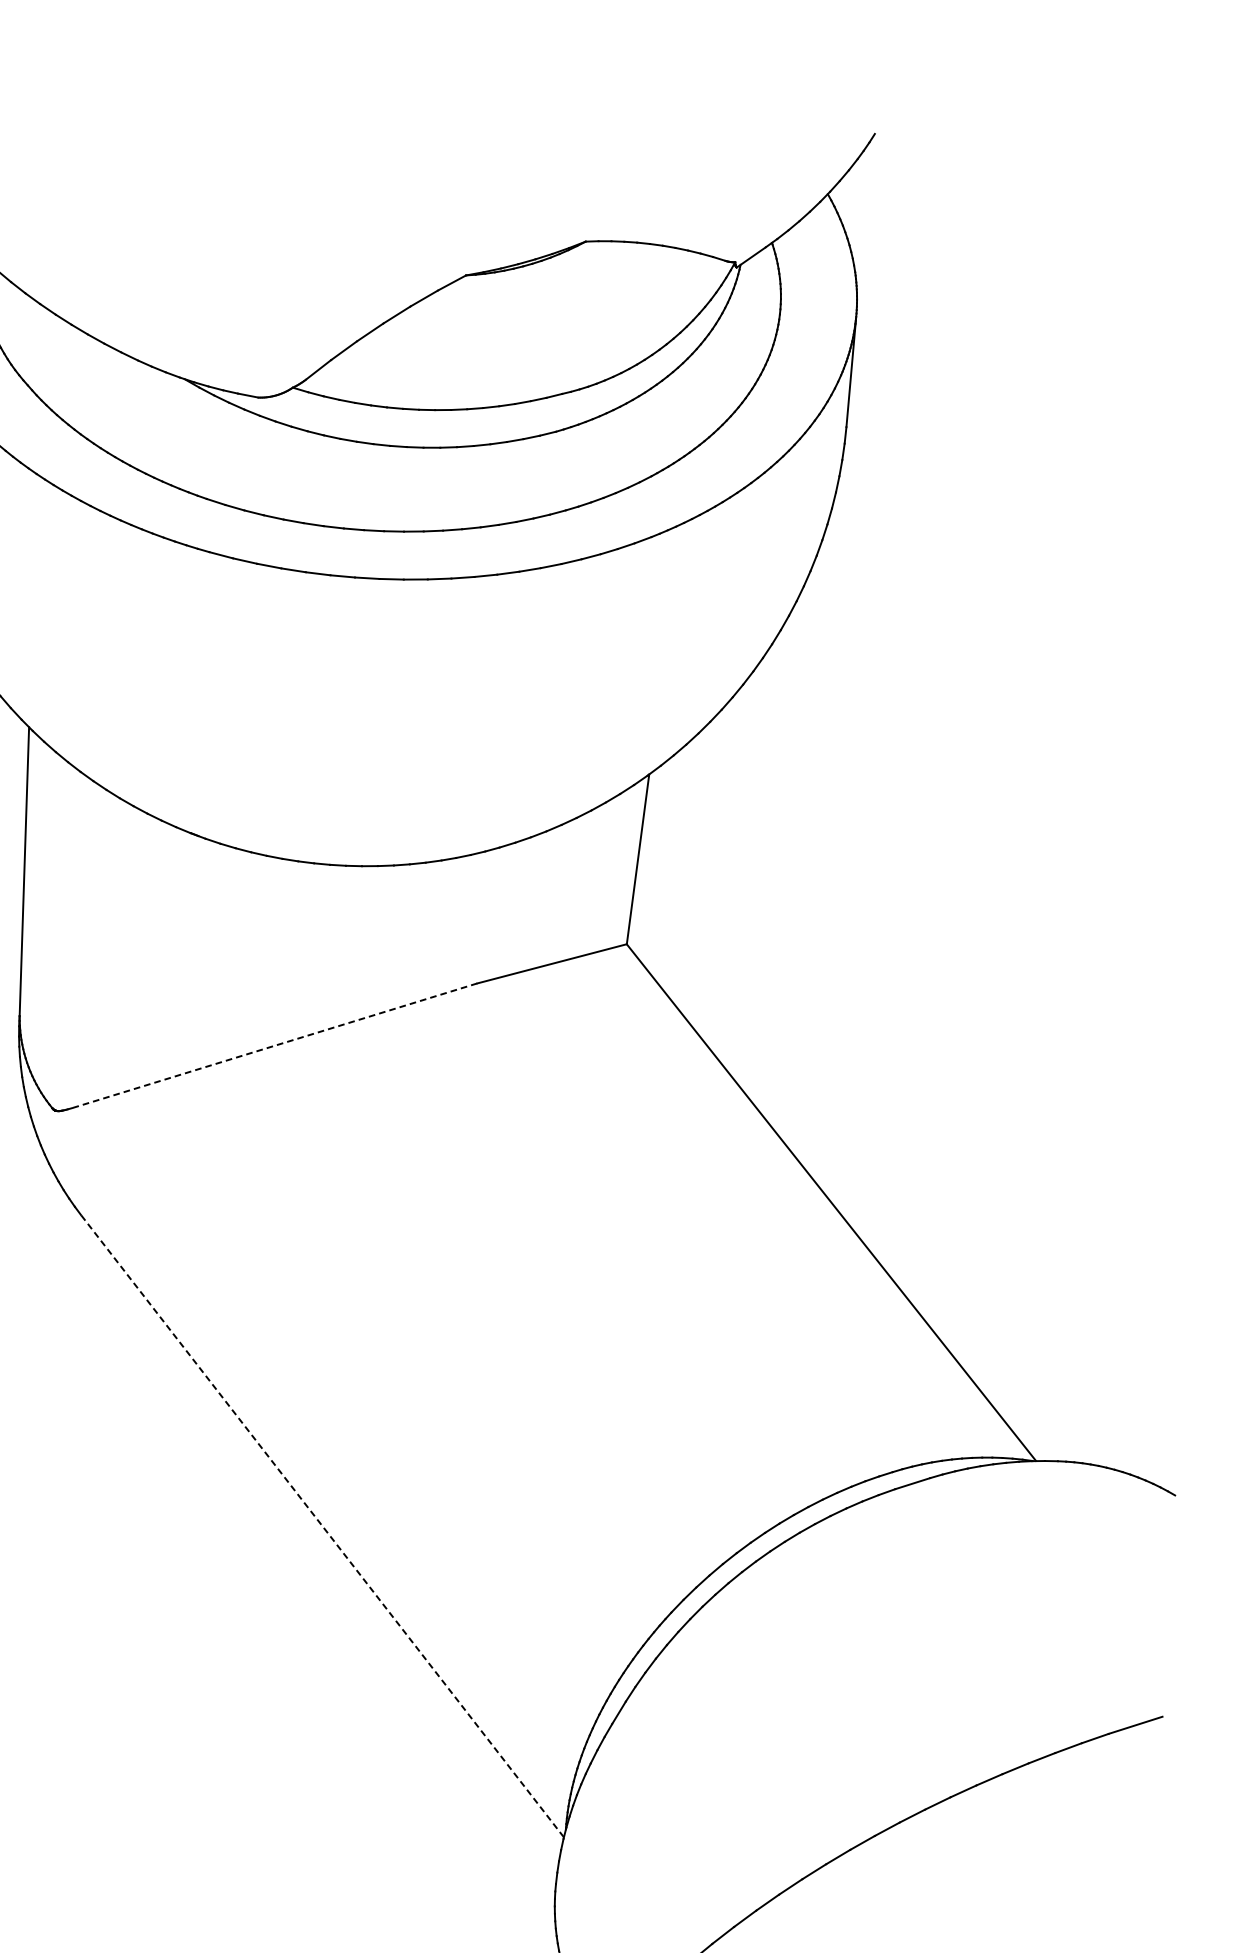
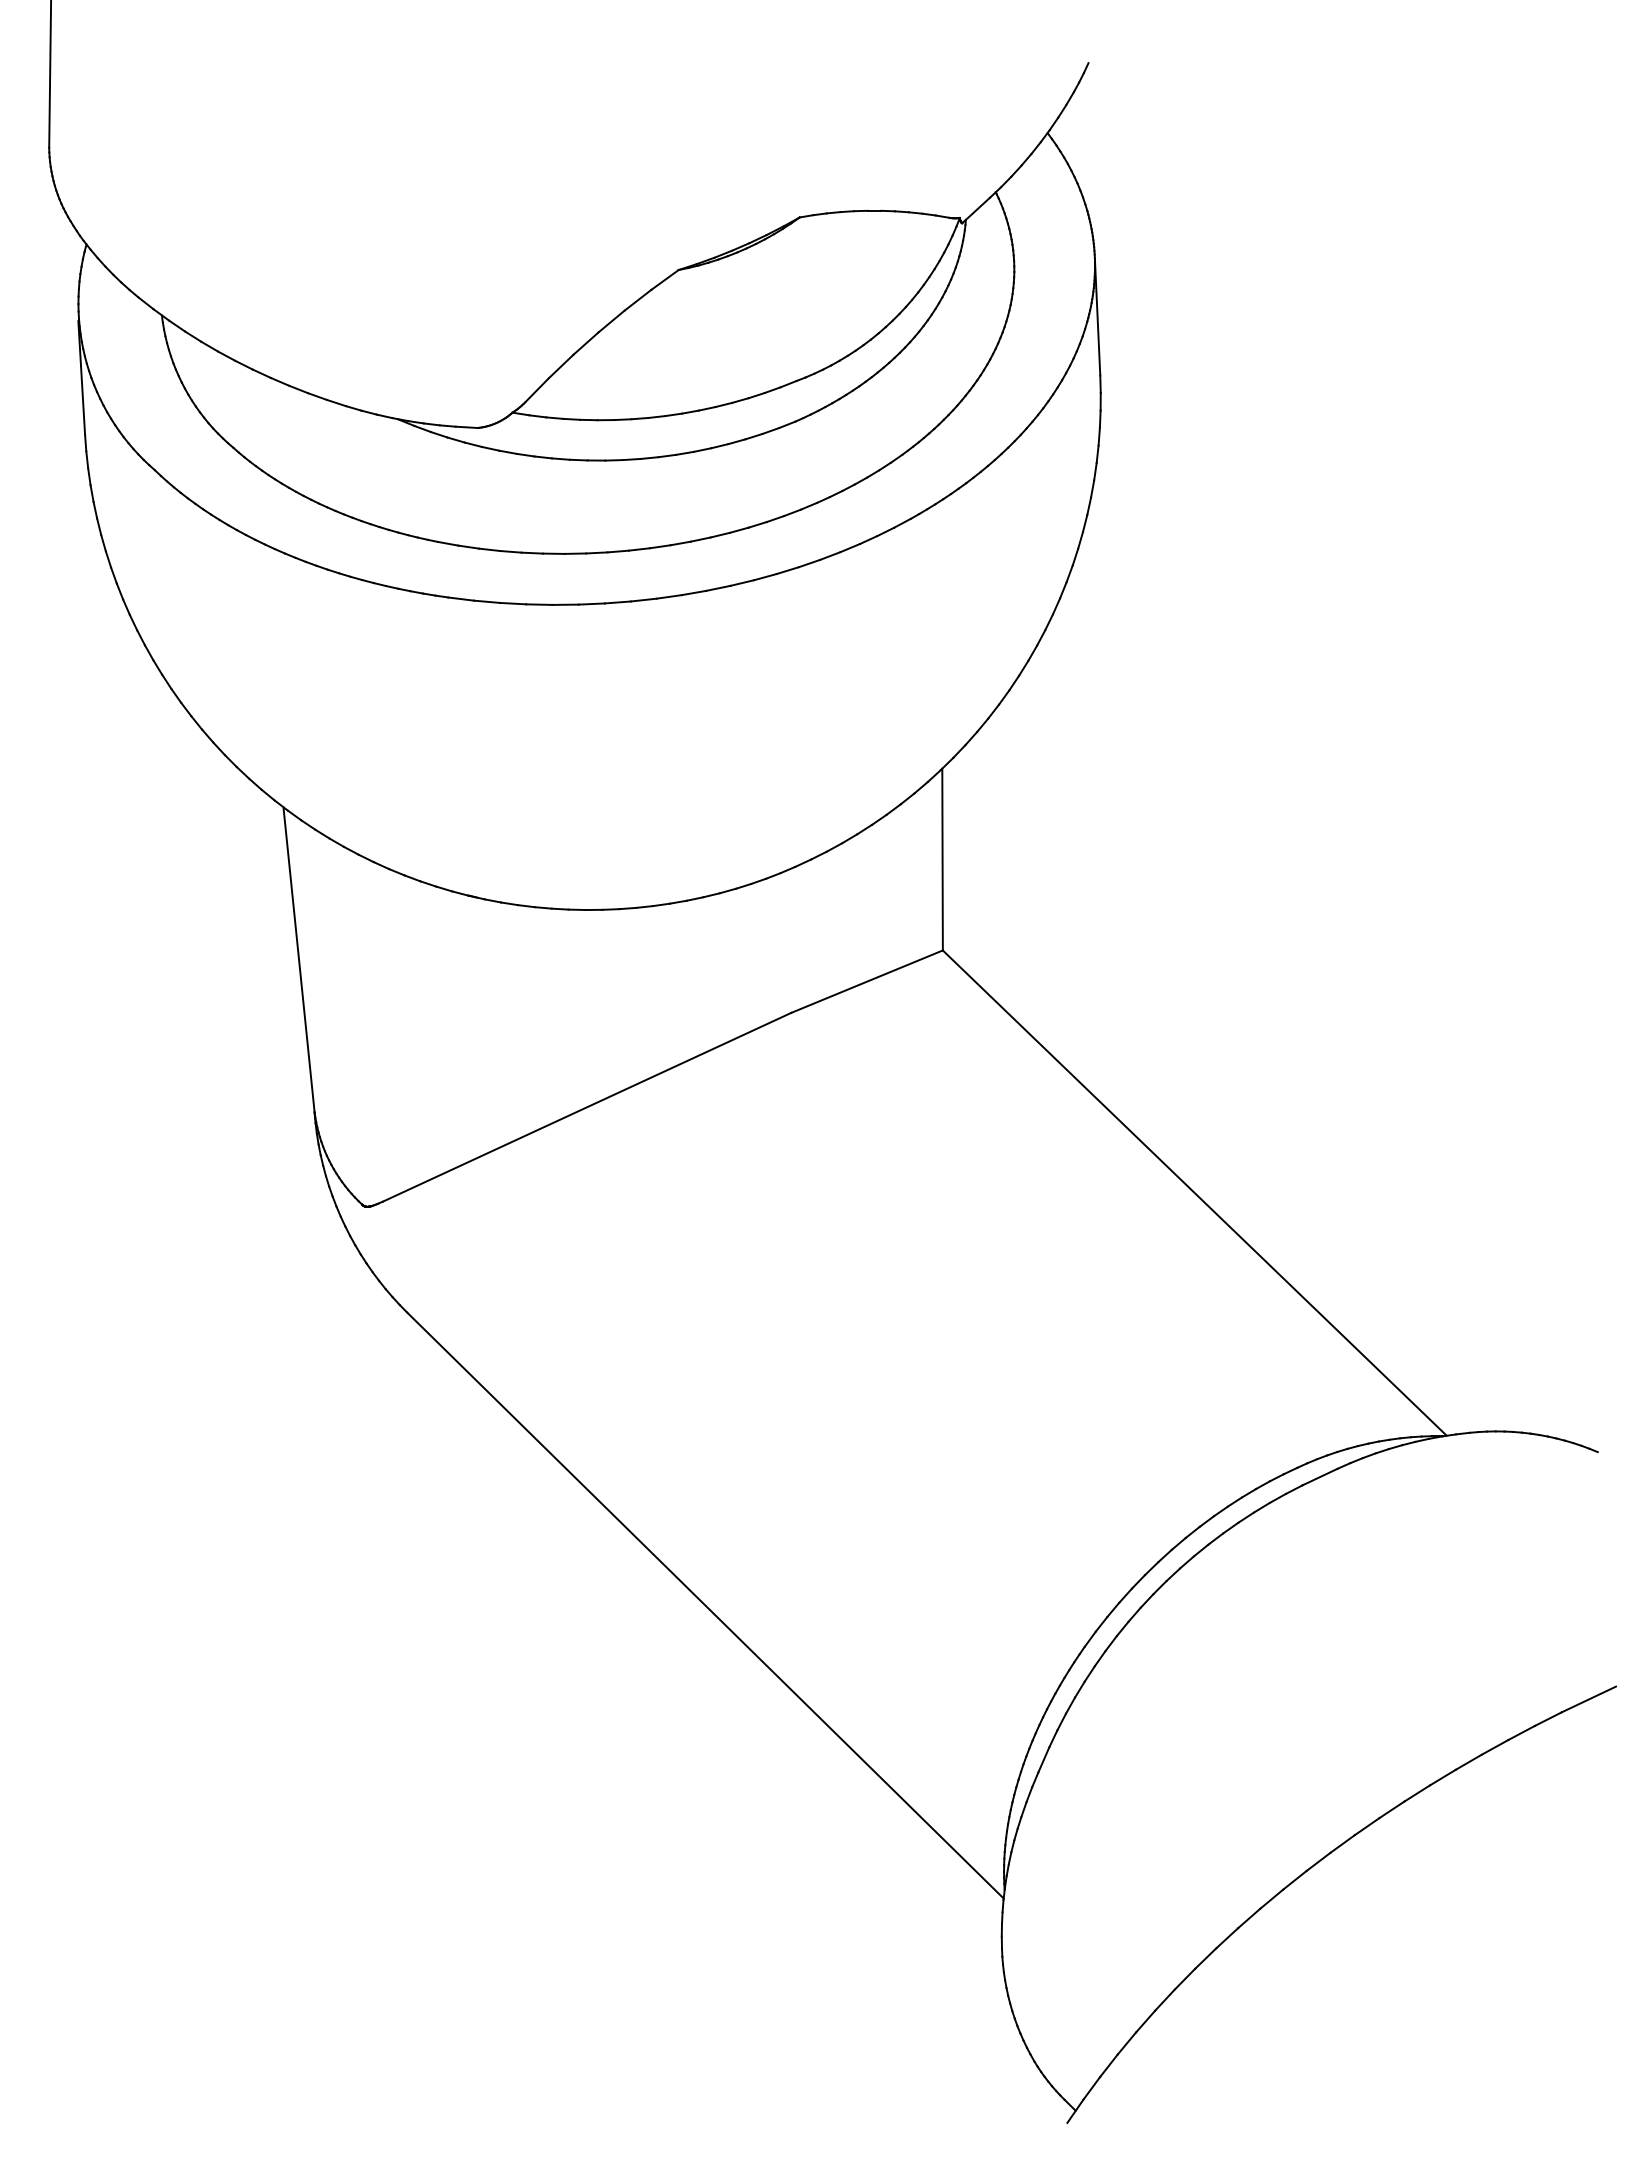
line: (274, 1045) -> (586, 1107), dashed -> solid
line: (322, 1526) -> (705, 1605), dashed -> solid

